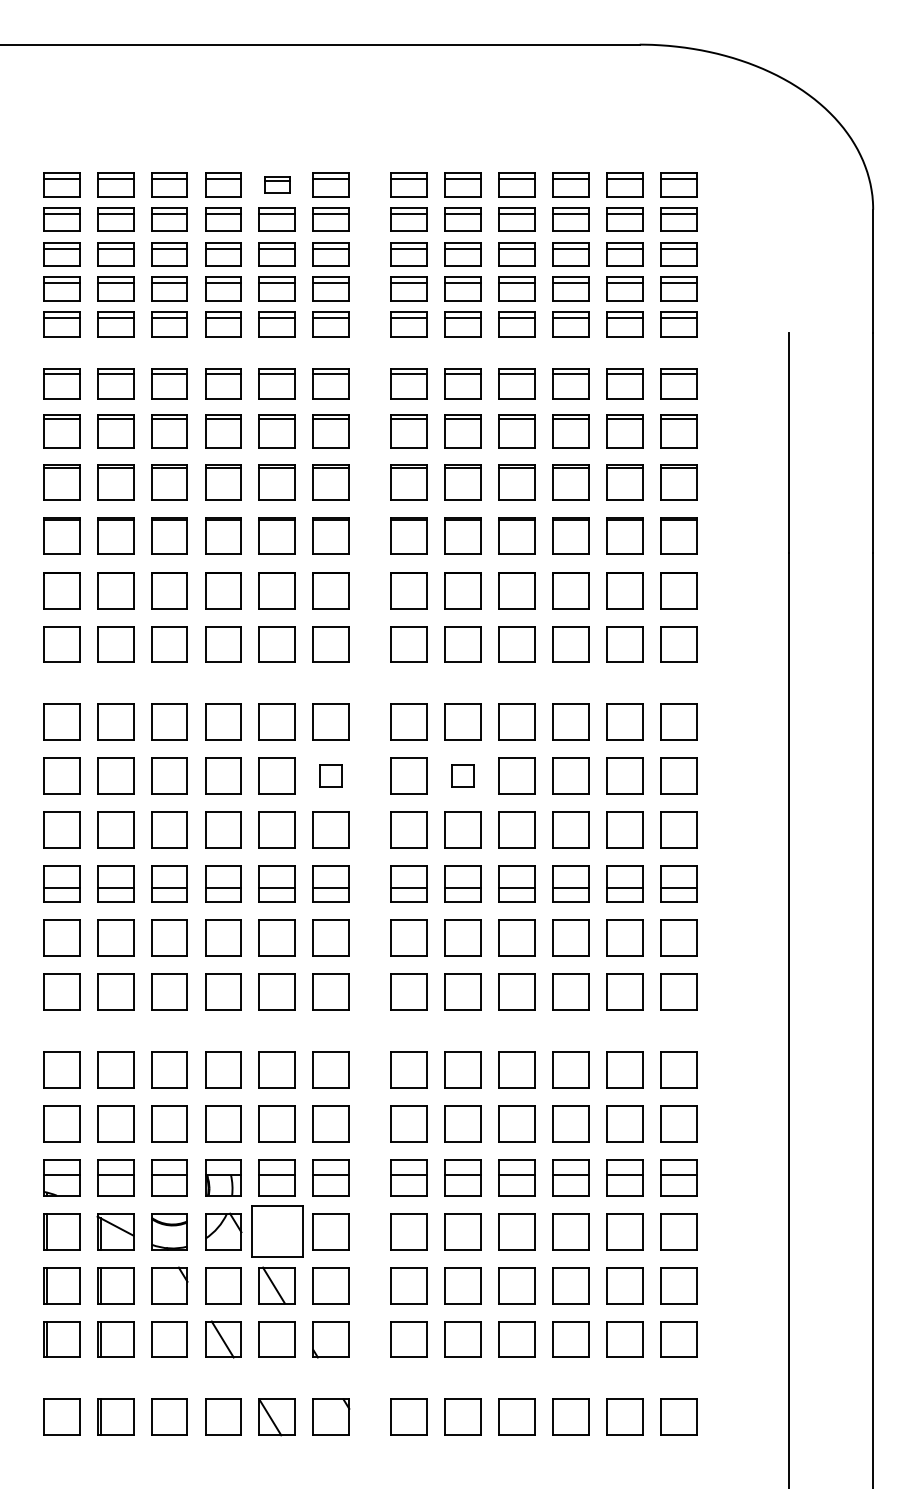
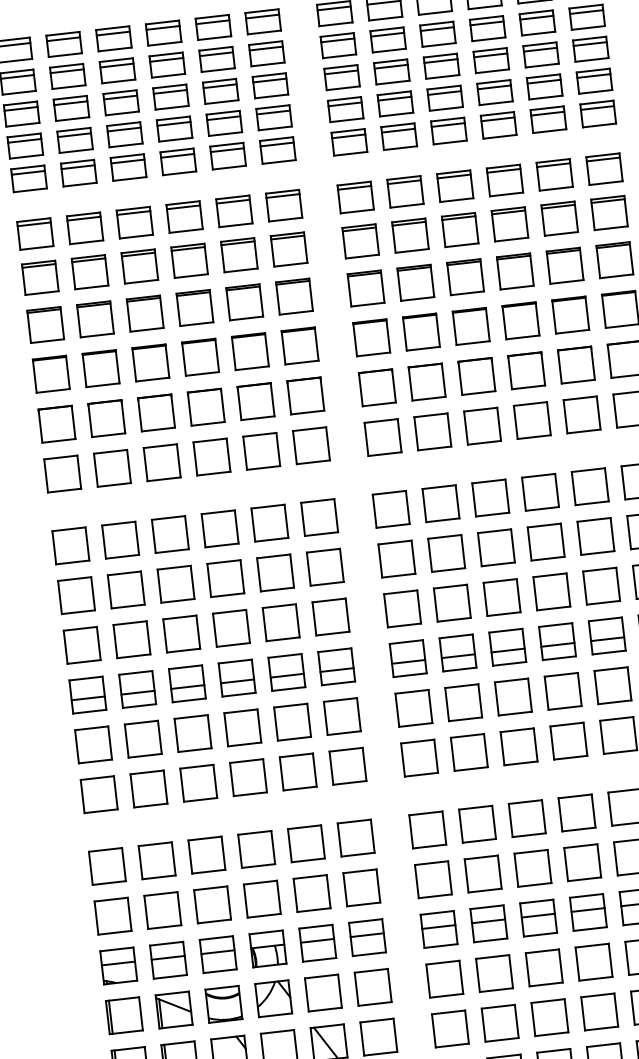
part: (276, 184) -> (212, 27), size x1.43
part: (330, 775) -> (324, 566), size x1.67
part: (462, 775) -> (446, 552), size x1.67
part: (276, 1231) -> (322, 993), size x0.71

